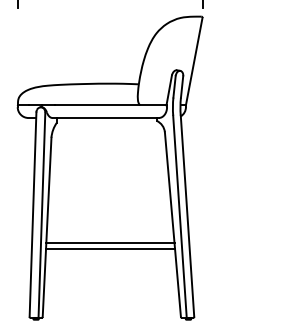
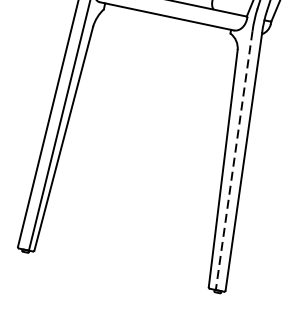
line: (180, 217) -> (234, 161), solid -> dashed
line: (110, 243) -> (139, 175), removed
line: (110, 248) -> (138, 182), removed

